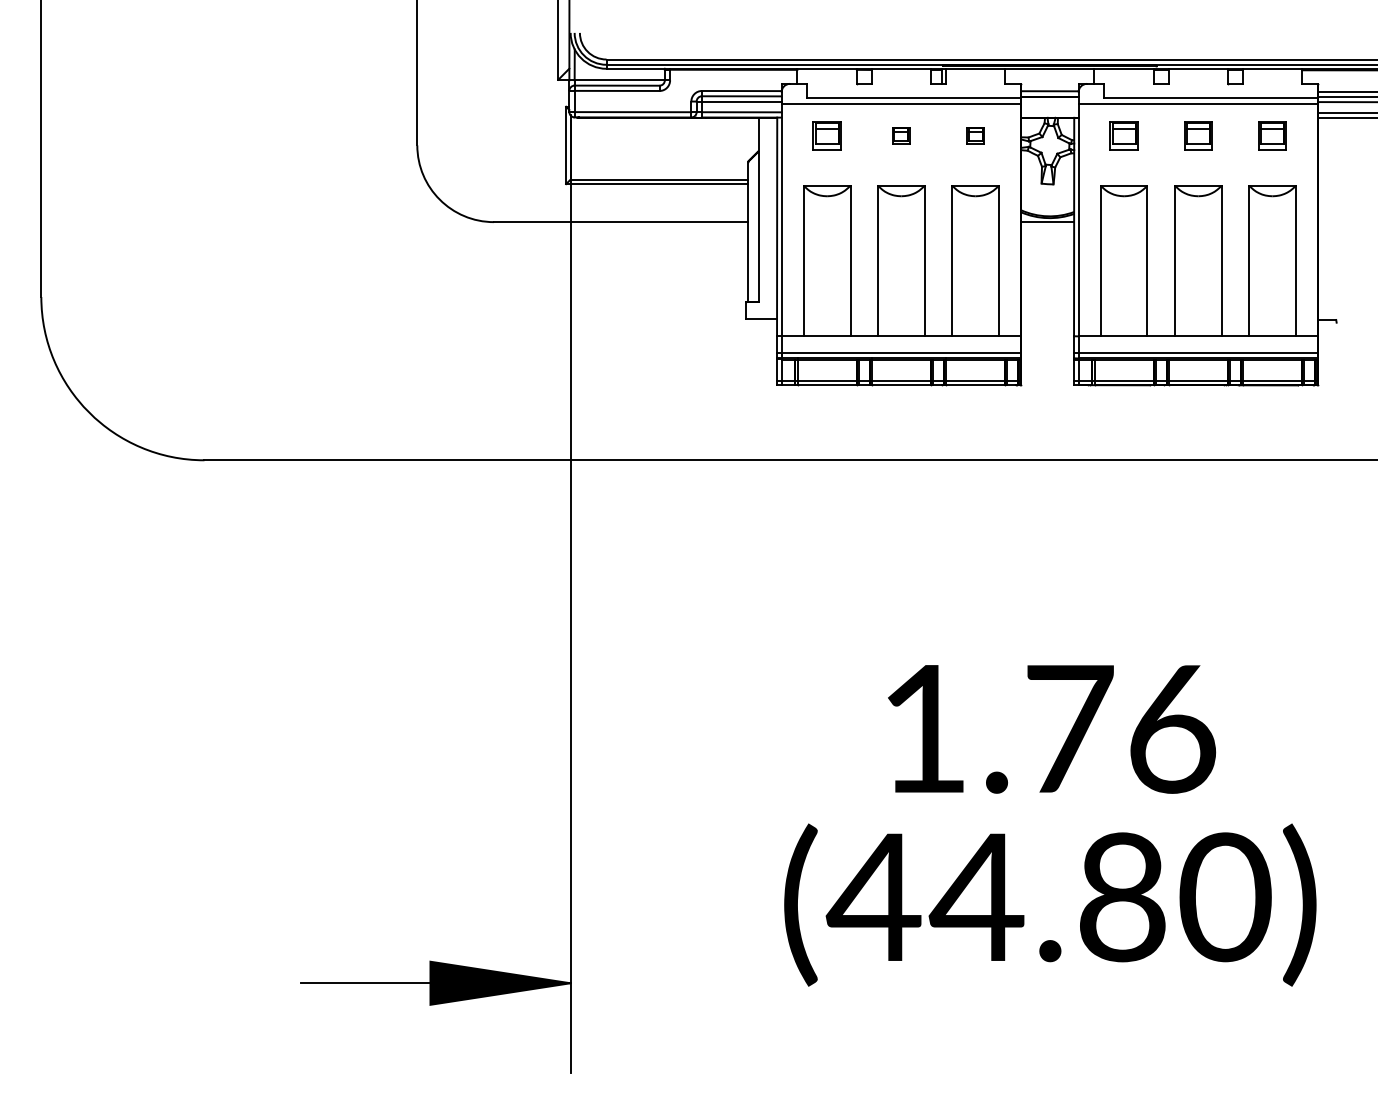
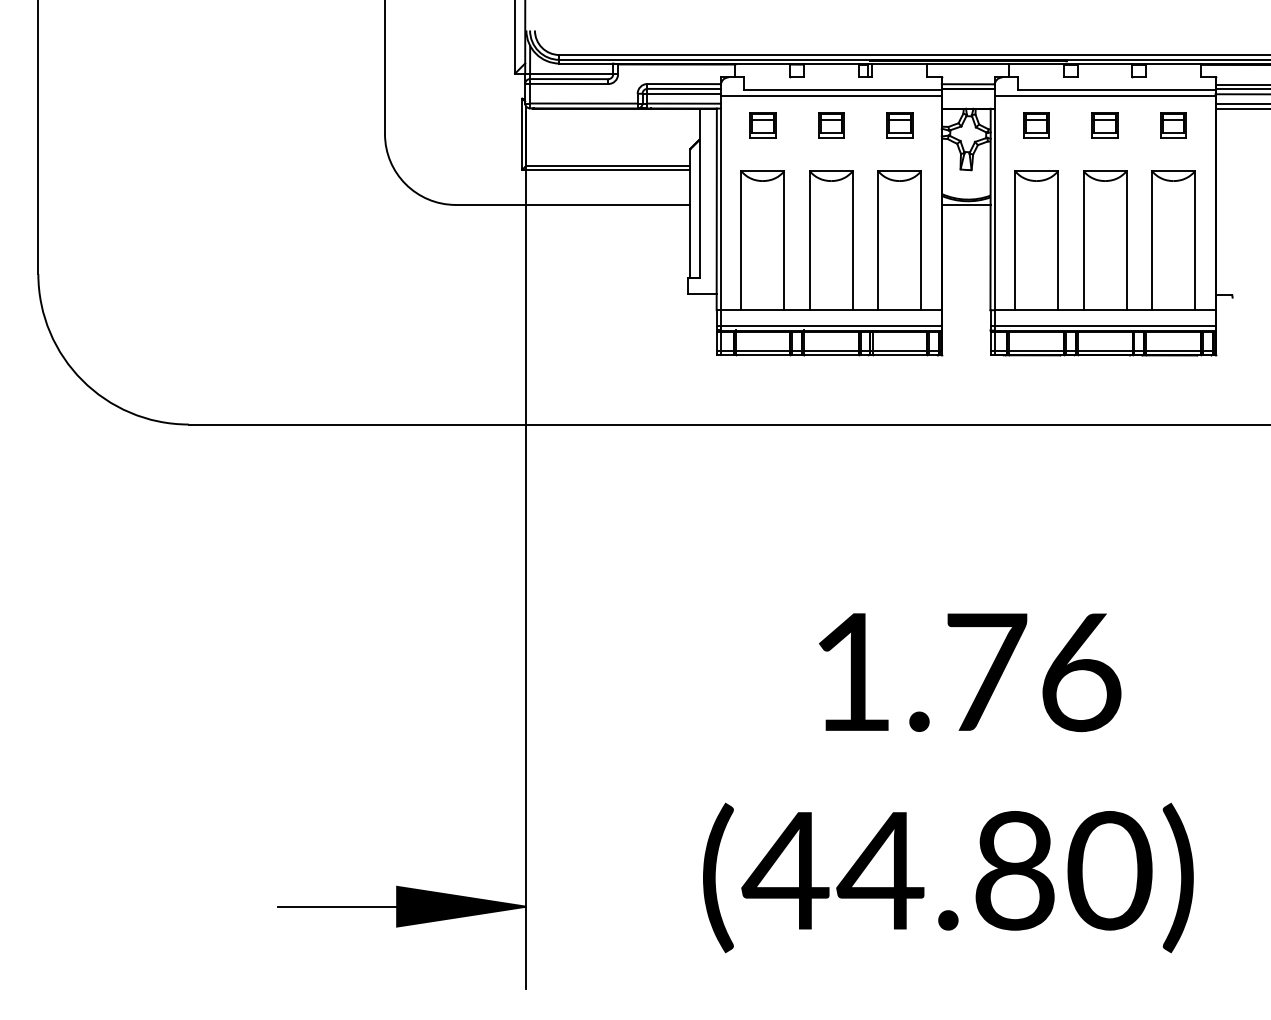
part: (901, 135) -> (831, 125), size x1.67
part: (975, 135) -> (899, 125), size x1.67
text: (1050, 904) -> (948, 877), moved

